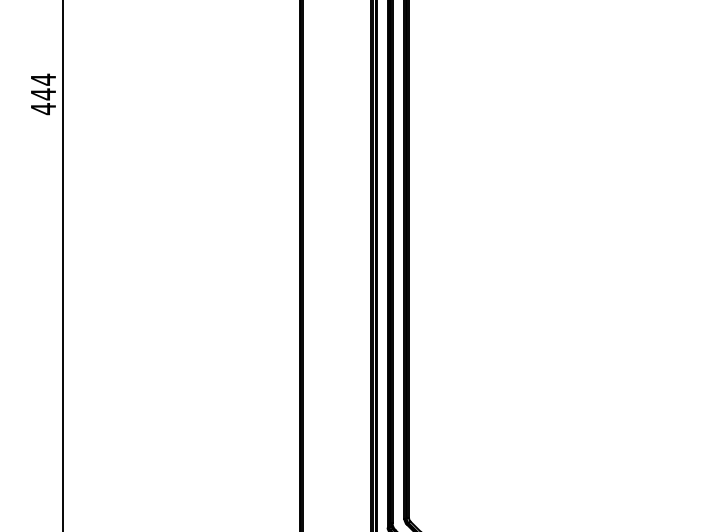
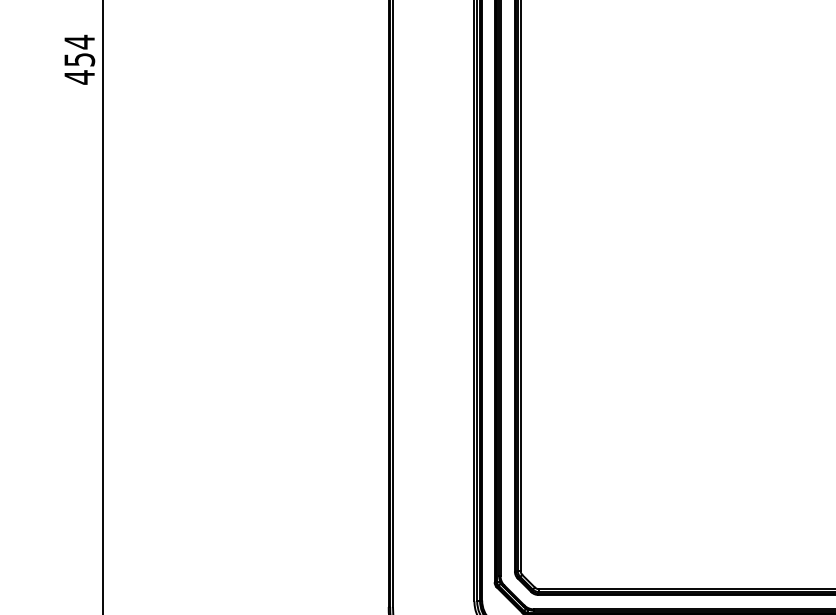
text: (43, 94) -> (79, 59), 444 -> 454

